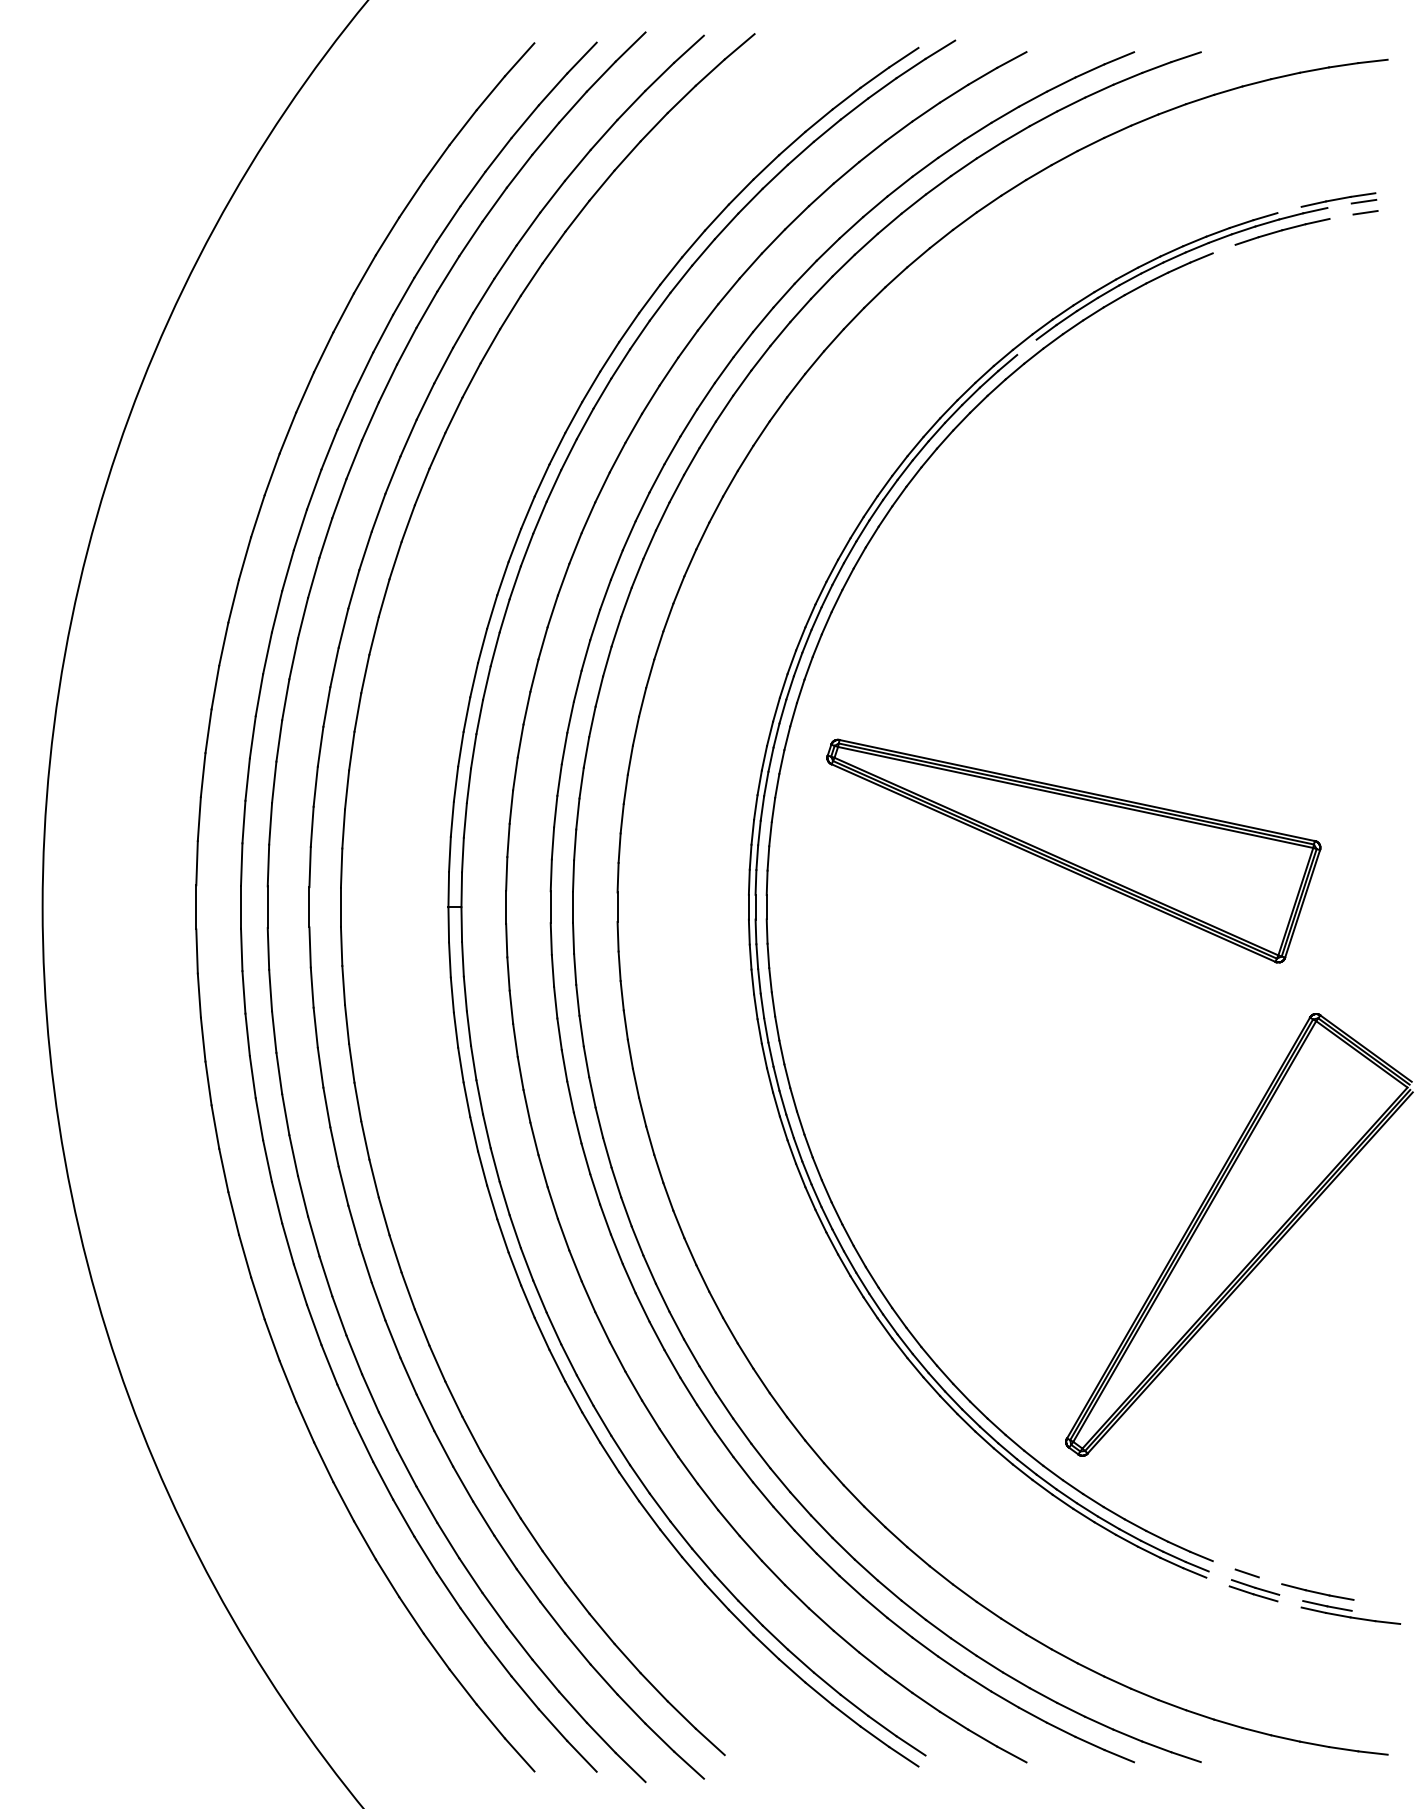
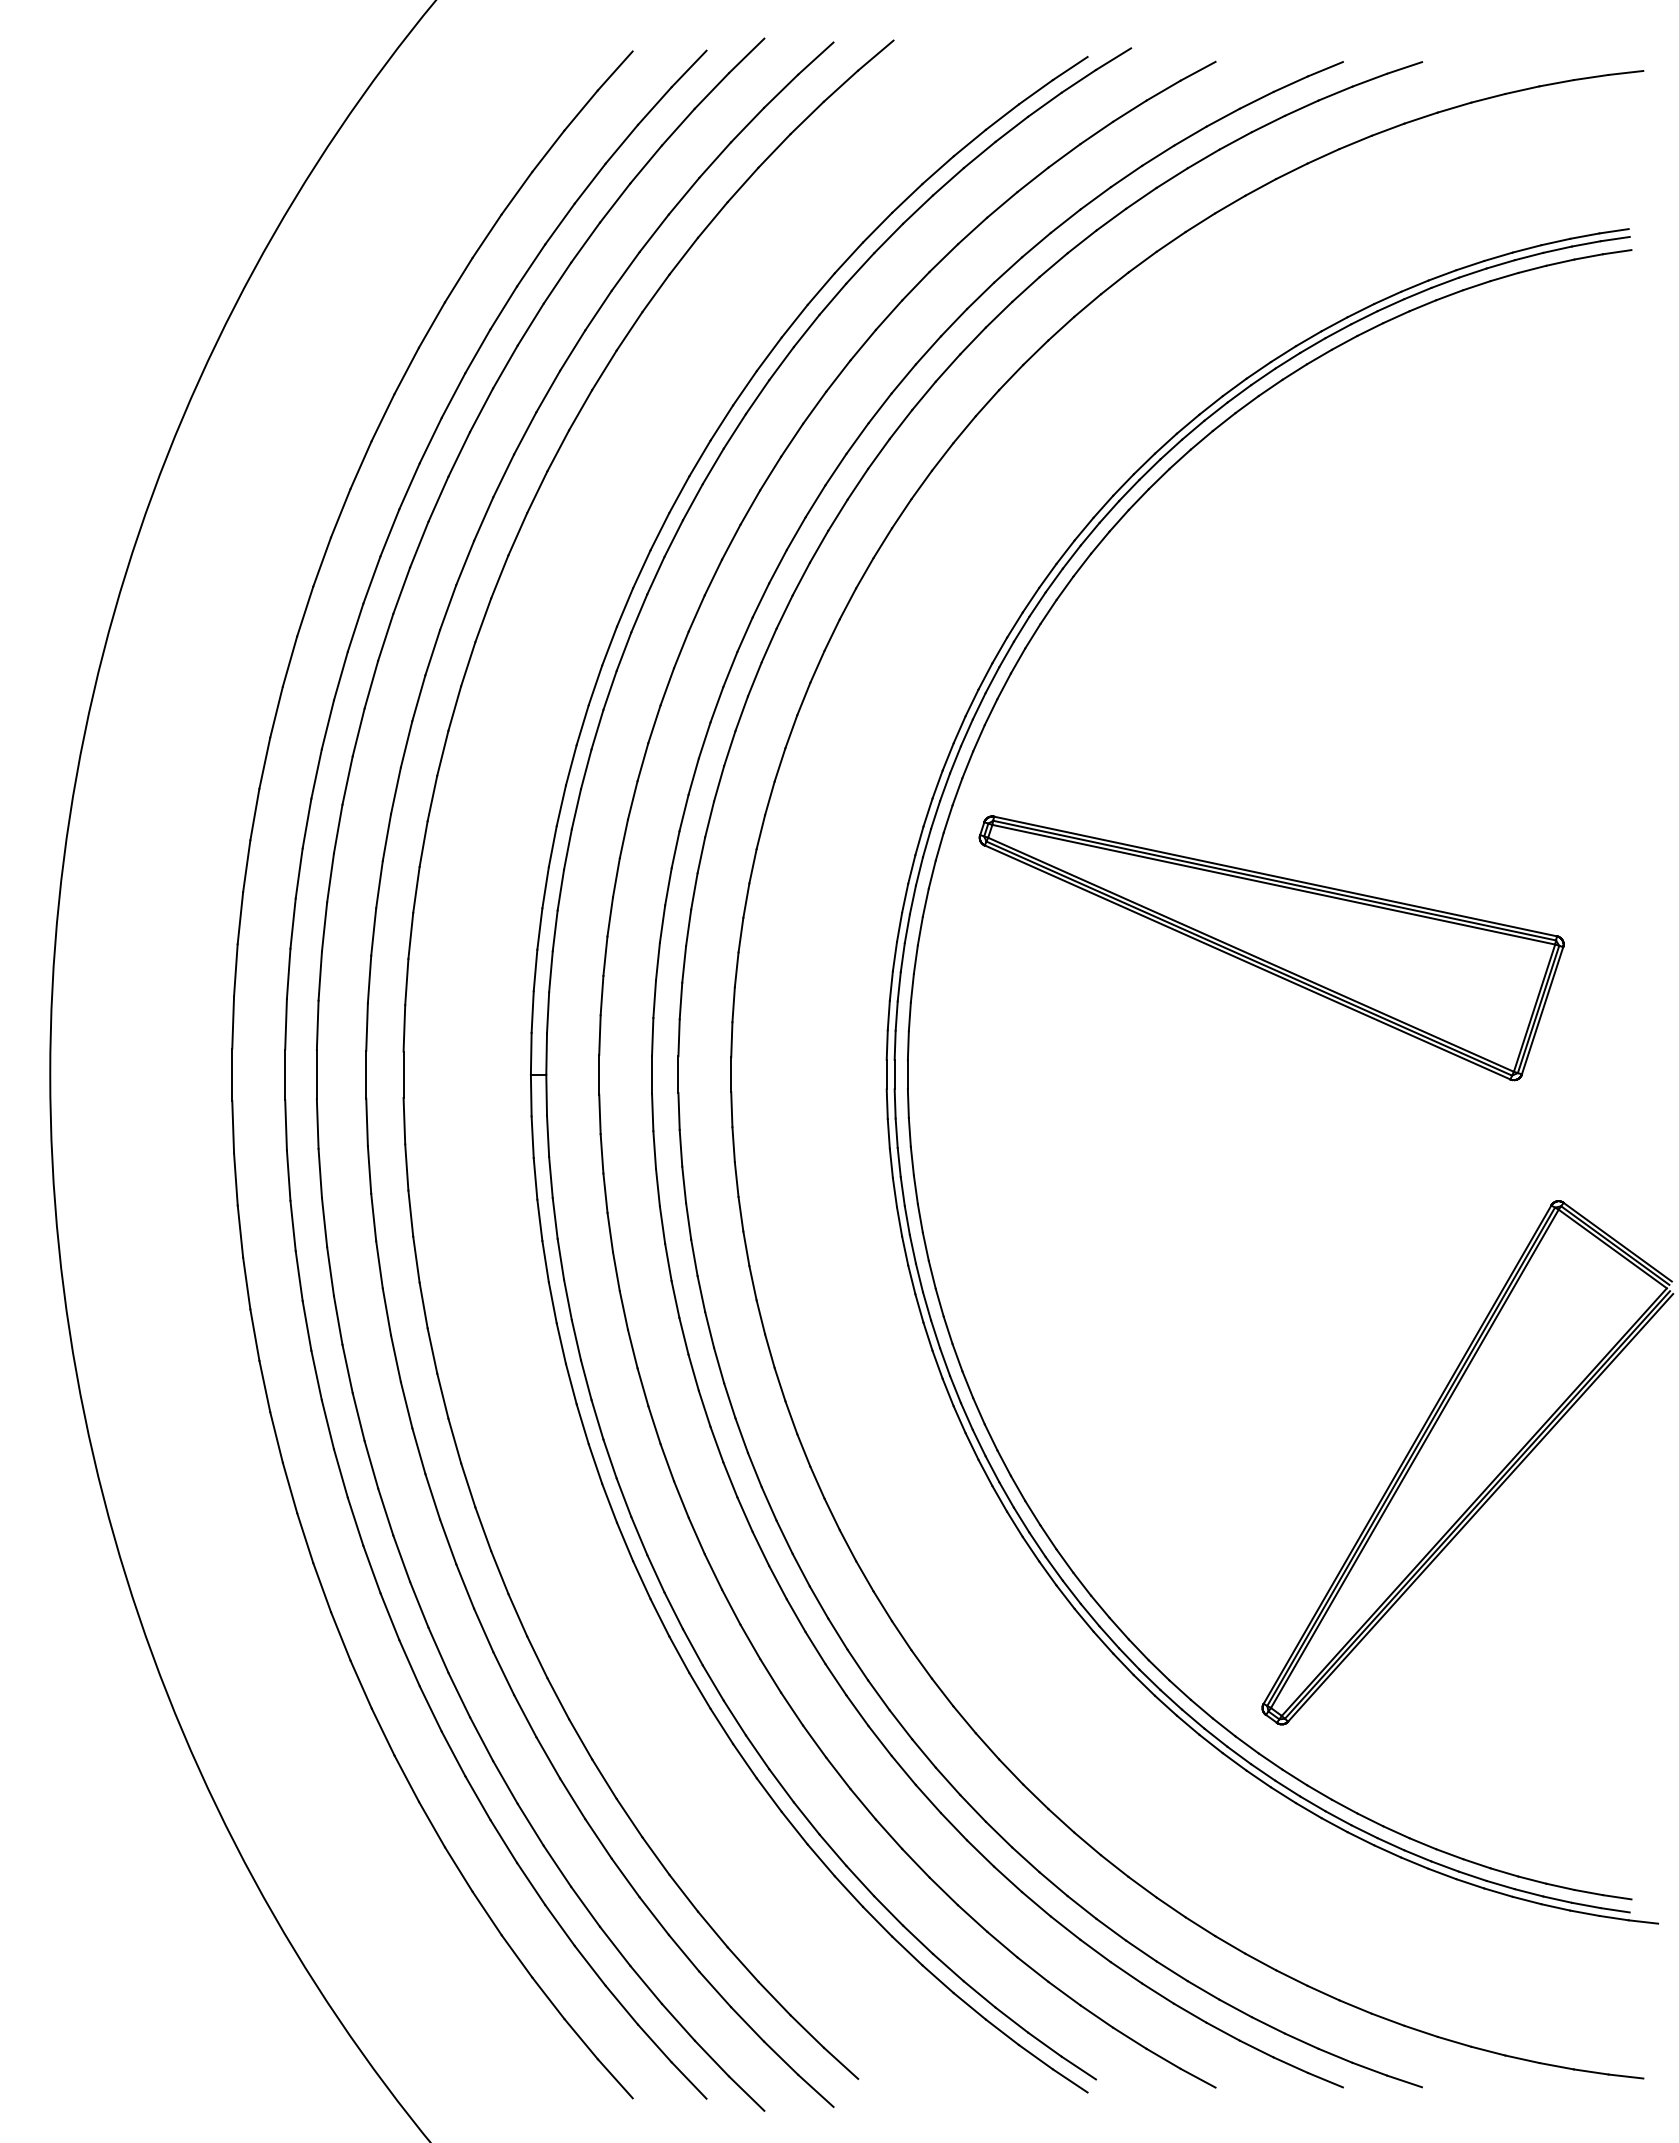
line: (1338, 205) -> (1585, 243), added
line: (1289, 209) -> (1526, 248), added
line: (1341, 216) -> (1588, 256), added
line: (1224, 249) -> (1449, 295), added
line: (1026, 347) -> (1215, 411), added
part: (1073, 851) -> (1271, 948), moved
line: (1224, 1565) -> (1449, 1854), added
line: (1219, 1575) -> (1444, 1866), added
line: (1270, 1580) -> (1504, 1872), added
line: (1218, 1581) -> (1442, 1873), added
line: (1290, 1597) -> (1528, 1892), added
line: (1365, 1601) -> (1616, 1897), added
line: (1289, 1604) -> (1526, 1900), added
line: (1363, 1612) -> (1614, 1910), added

